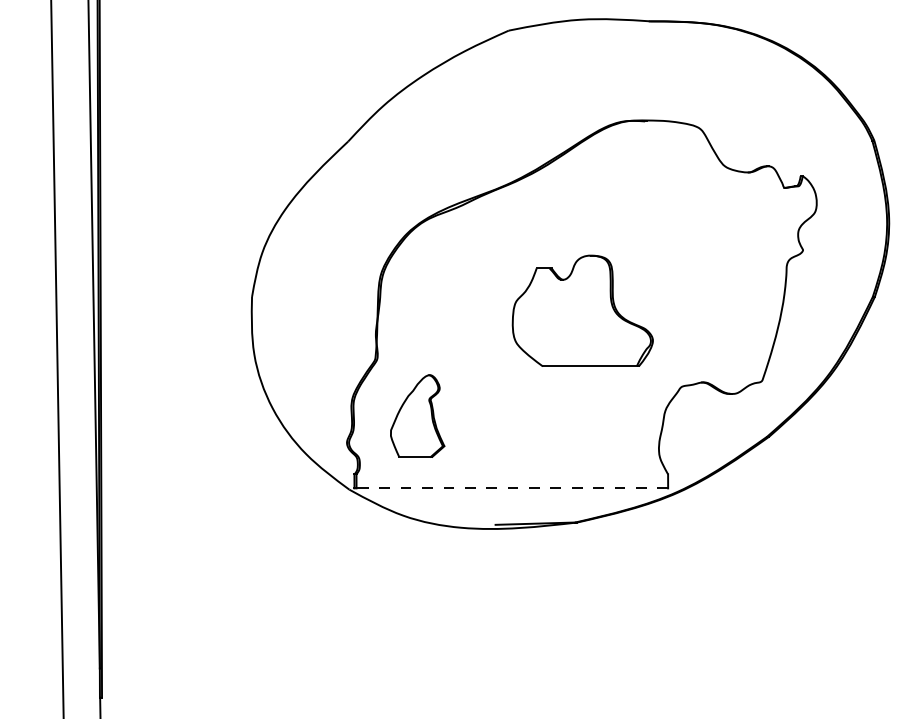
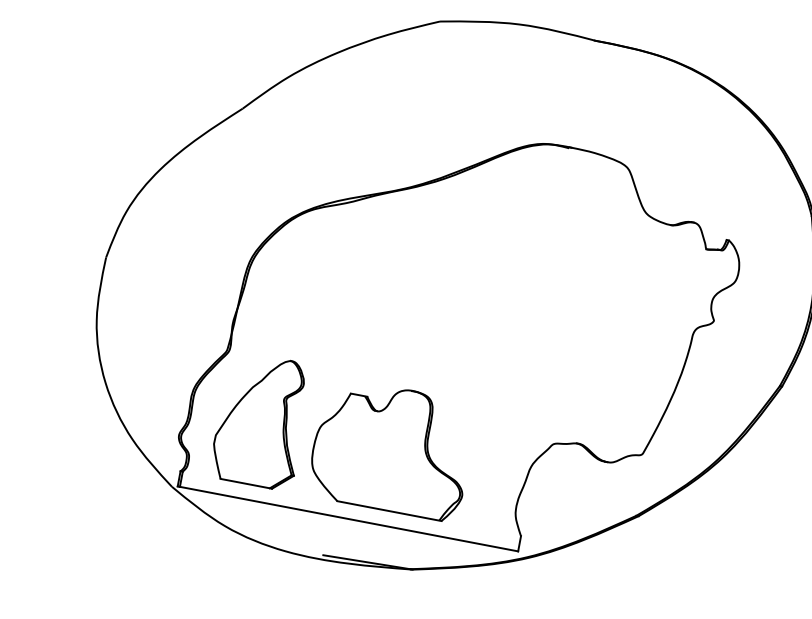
part: (582, 310) -> (391, 448), moved
part: (417, 415) -> (261, 420), size x1.43
line: (512, 488) -> (349, 519), dashed -> solid

